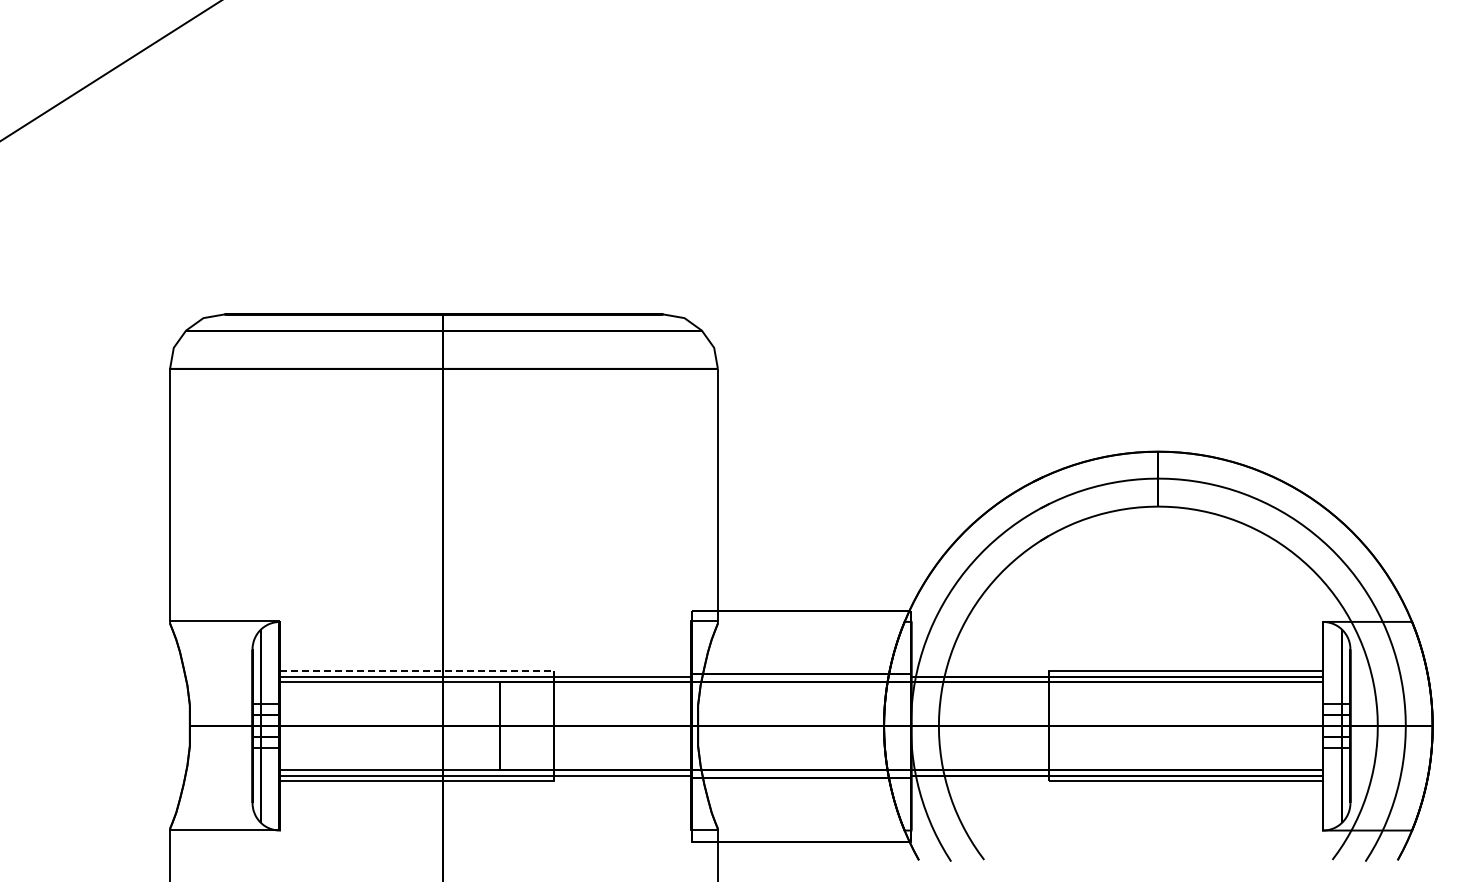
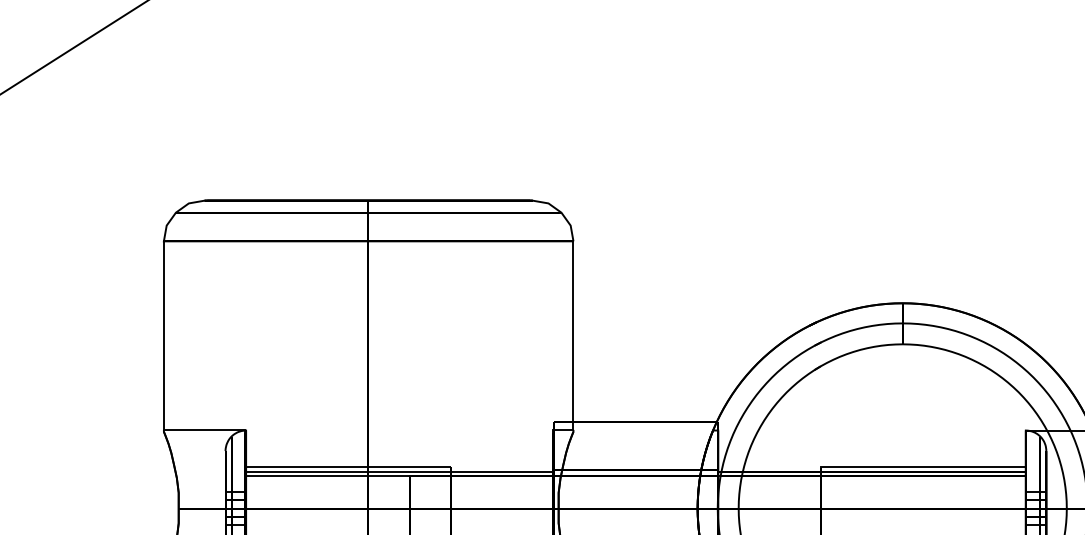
line: (417, 671) -> (348, 467), dashed -> solid

